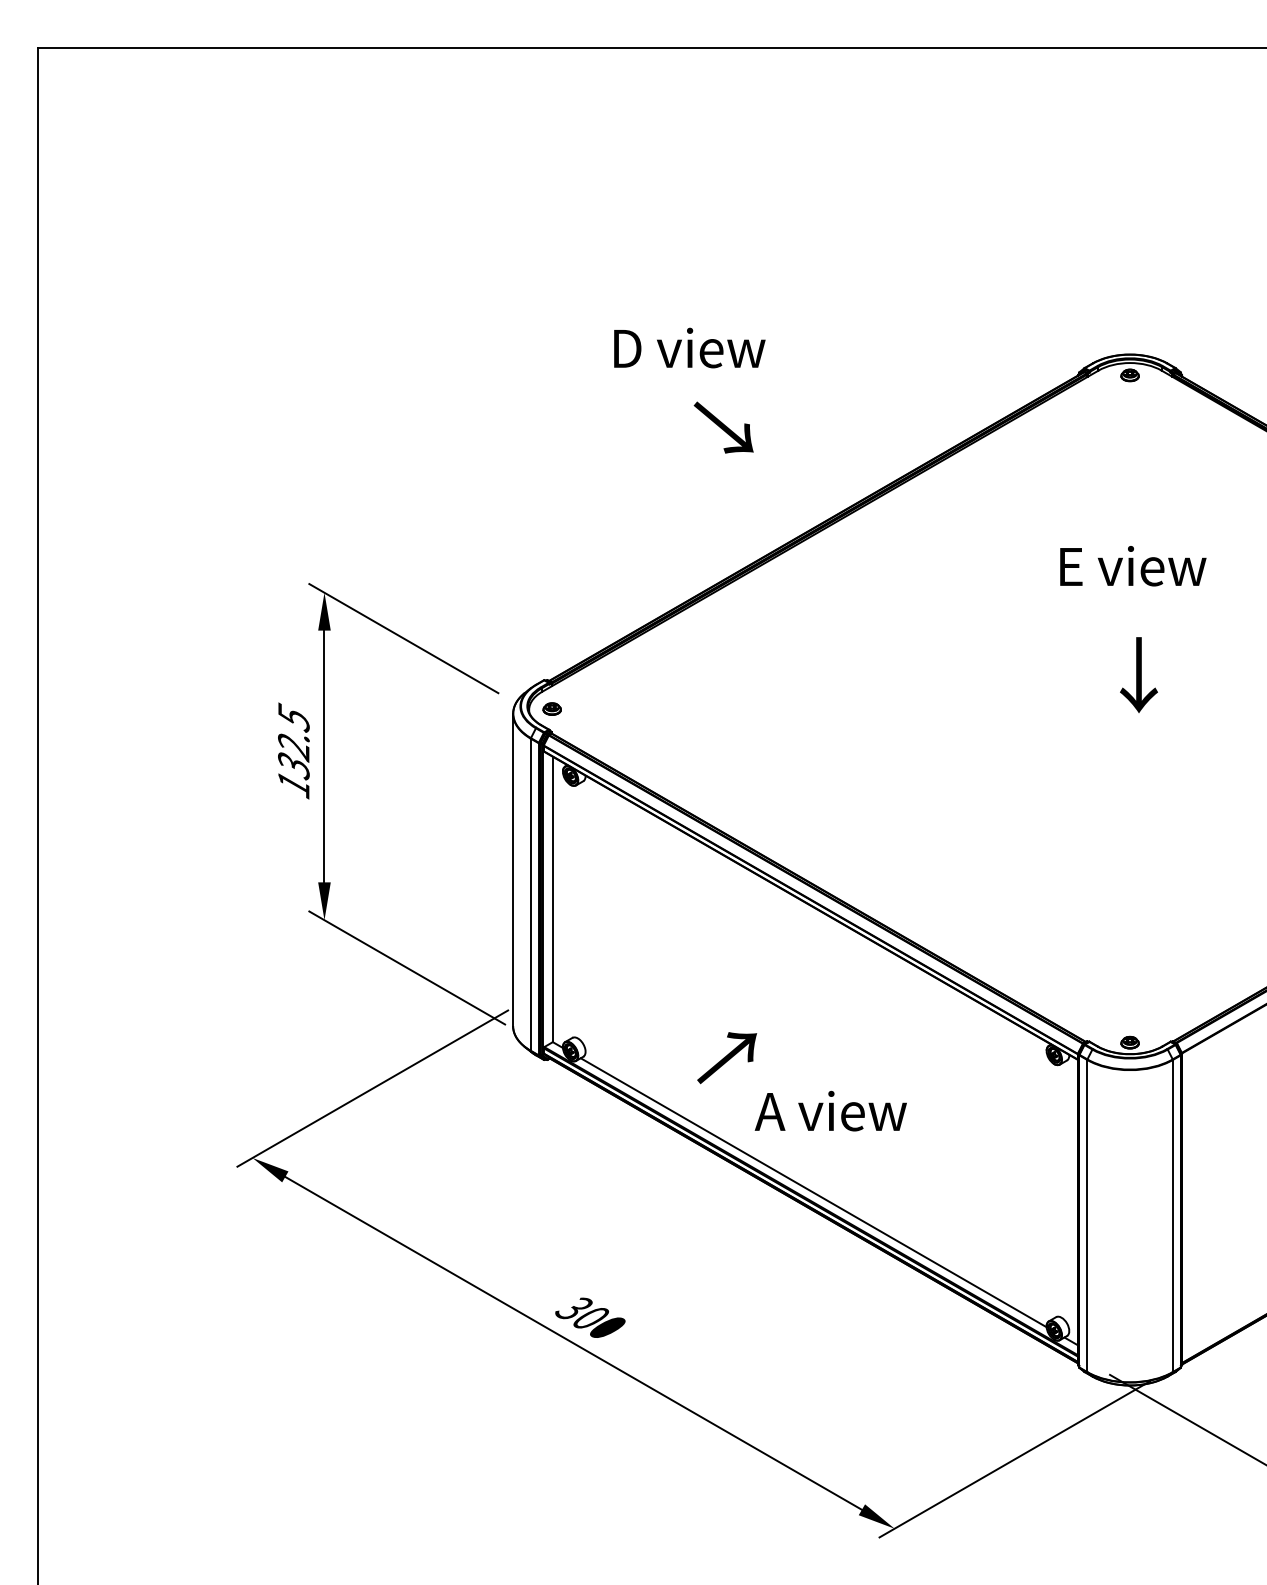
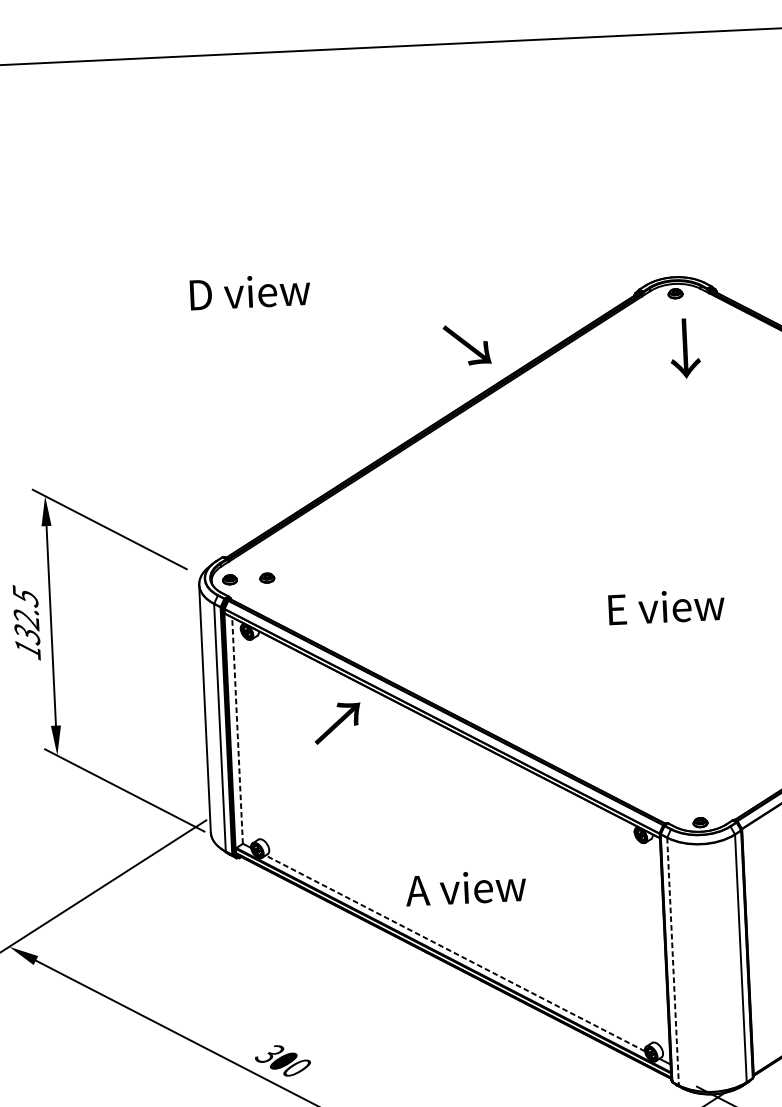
text: (689, 347) -> (250, 291), moved
text: (723, 427) -> (466, 344), moved
text: (1133, 566) -> (666, 607), moved
text: (1138, 674) -> (684, 348), moved
part: (598, 708) -> (266, 577), added
line: (552, 899) -> (237, 730), solid -> dashed
text: (727, 1058) -> (337, 723), moved
line: (813, 1192) -> (455, 953), solid -> dashed
line: (1087, 1216) -> (673, 961), solid -> dashed

